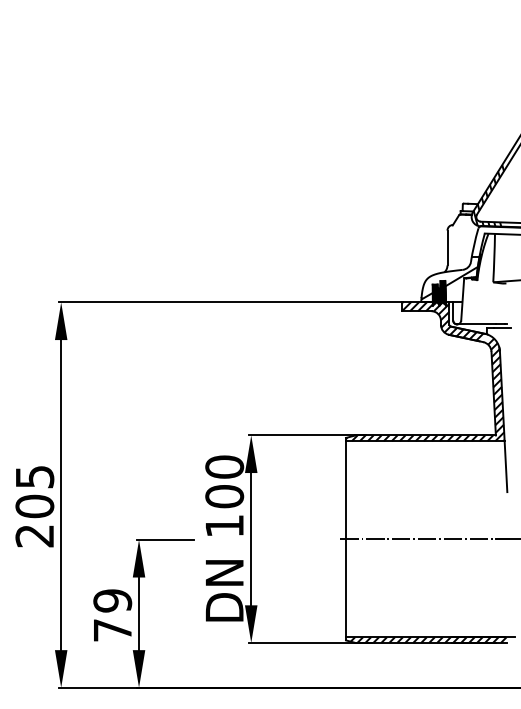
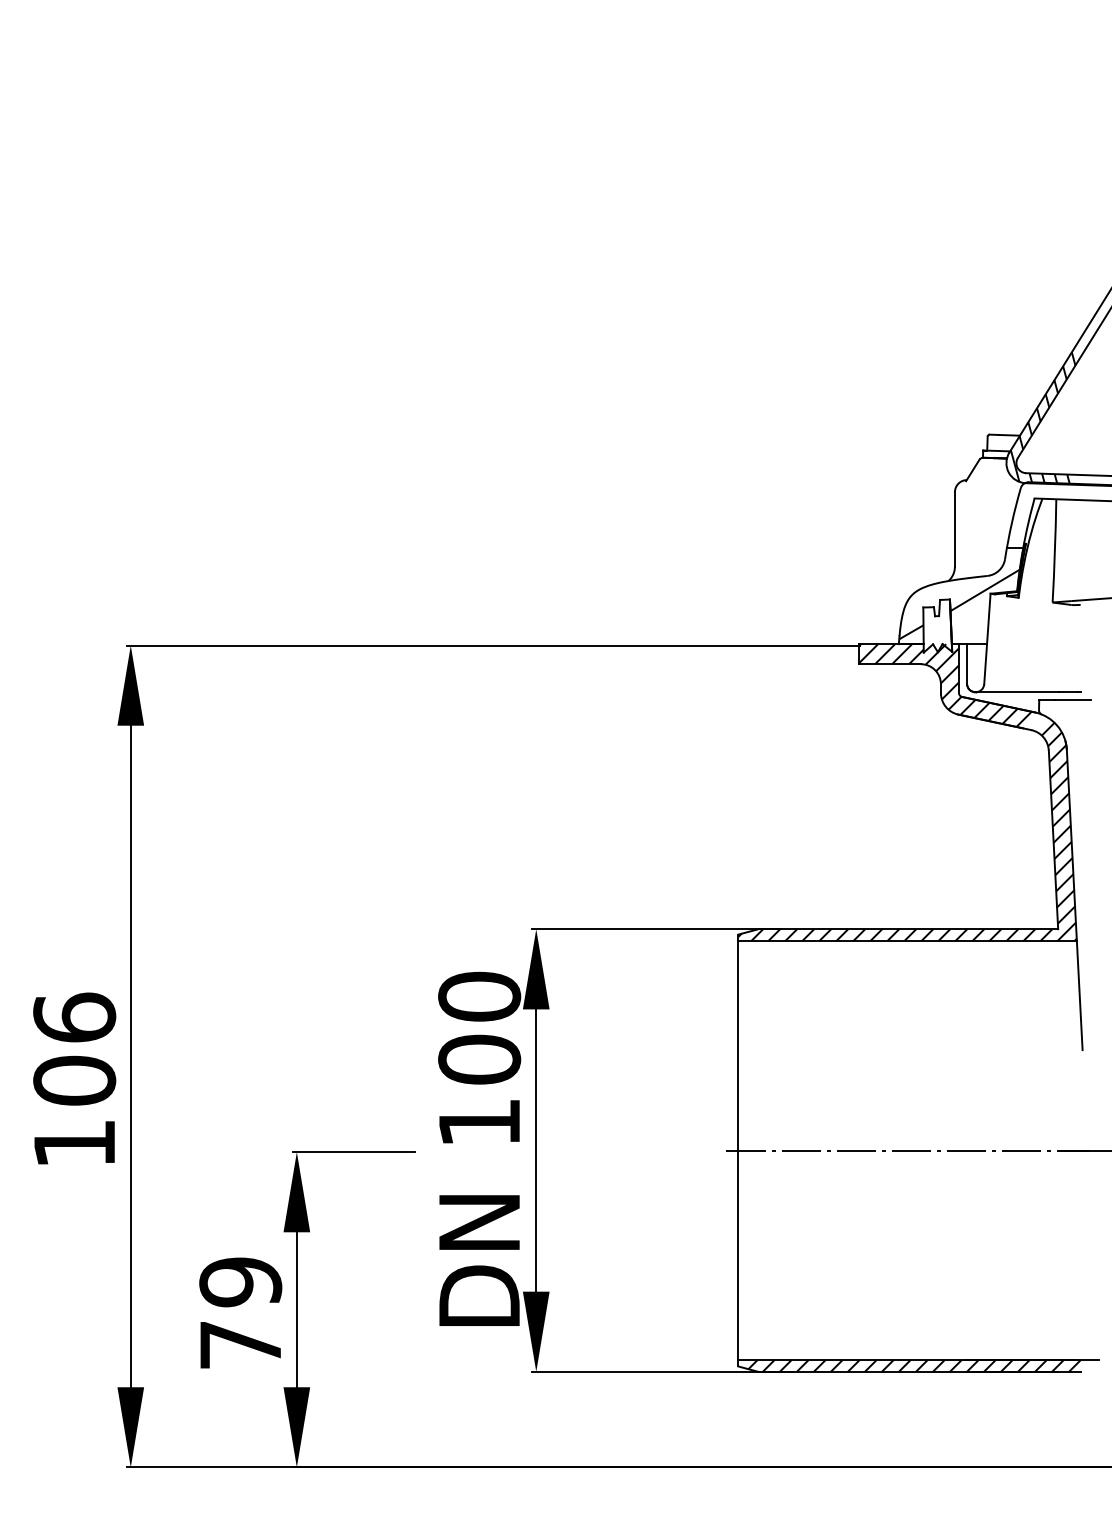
hatch: (439, 292) -> (937, 624), removed
text: (34, 506) -> (73, 1080), 205 -> 106

